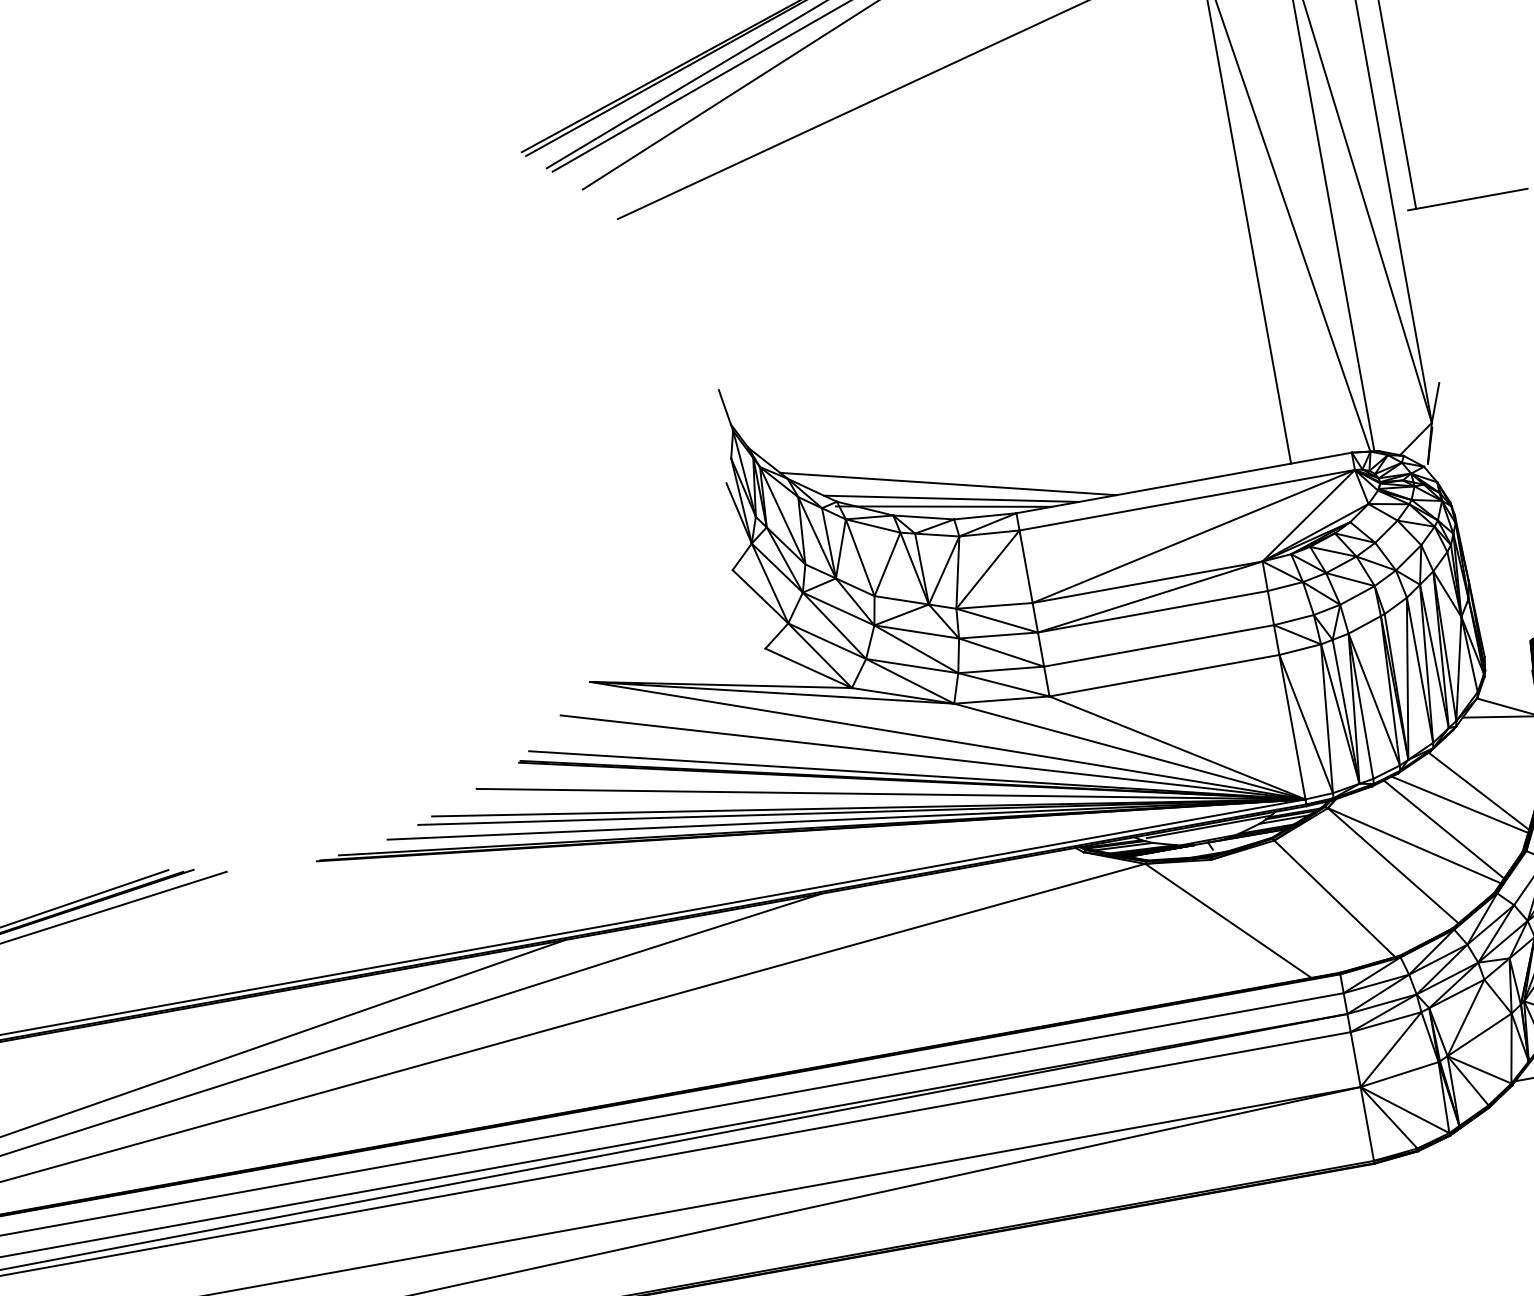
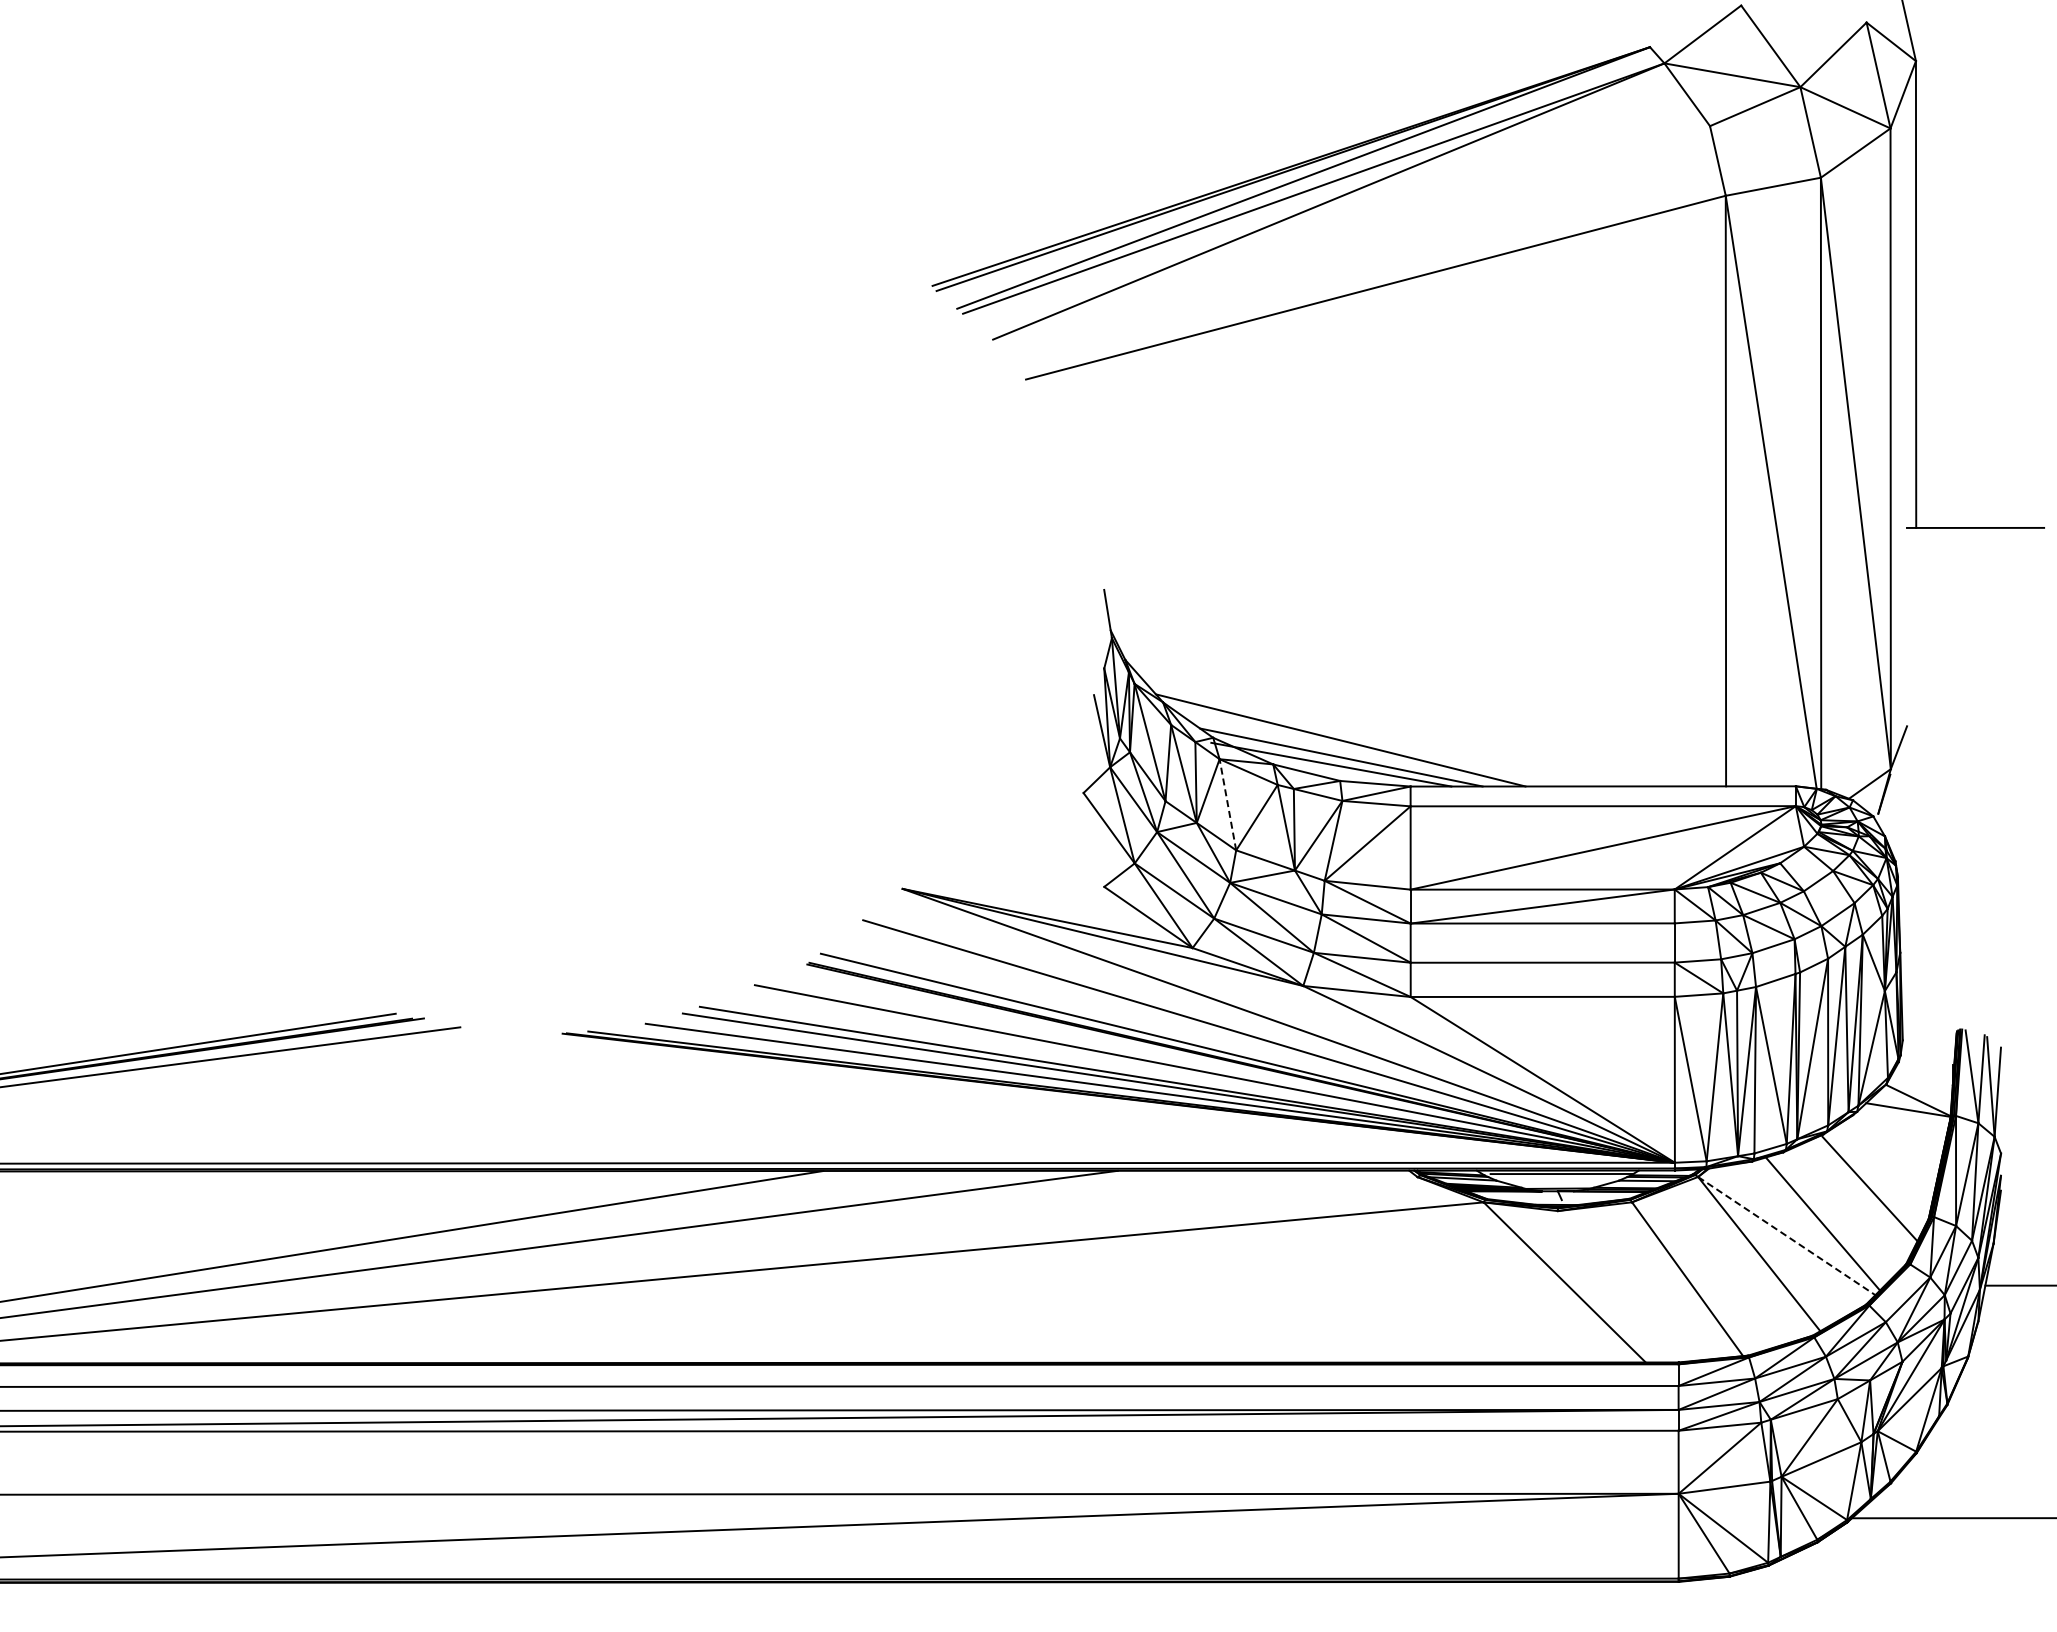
line: (859, 557) -> (1227, 804), solid -> dashed
line: (1459, 804) -> (1845, 1199), removed
line: (1414, 846) -> (1786, 1236), solid -> dashed

